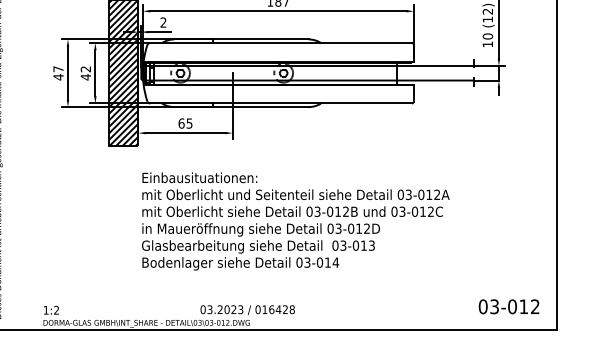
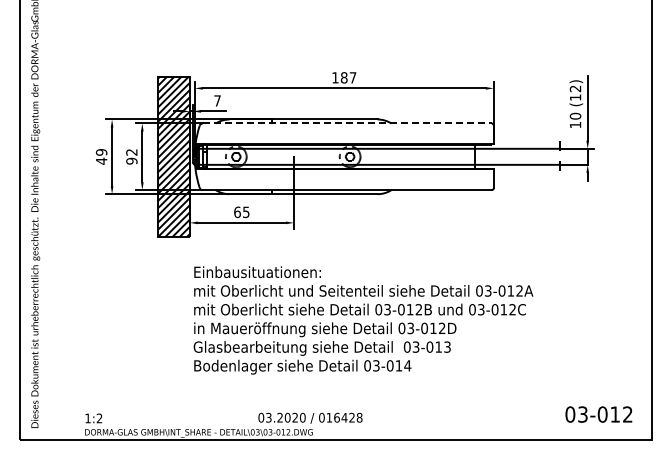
text: (163, 22) -> (217, 100), 2 -> 7
line: (281, 43) -> (347, 123), solid -> dashed
text: (58, 69) -> (101, 152), 47 -> 49
text: (85, 76) -> (131, 160), 42 -> 92
text: (240, 309) -> (302, 417), 03.2023 -> 03.2020

